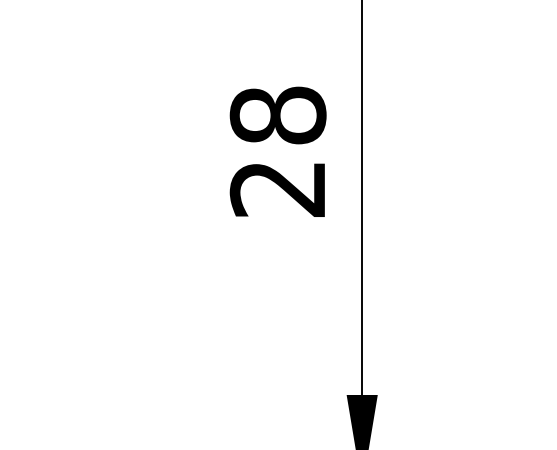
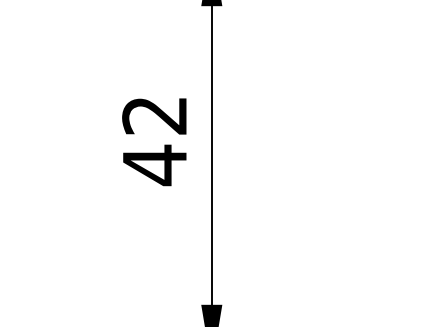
text: (277, 153) -> (154, 141), 28 -> 42

